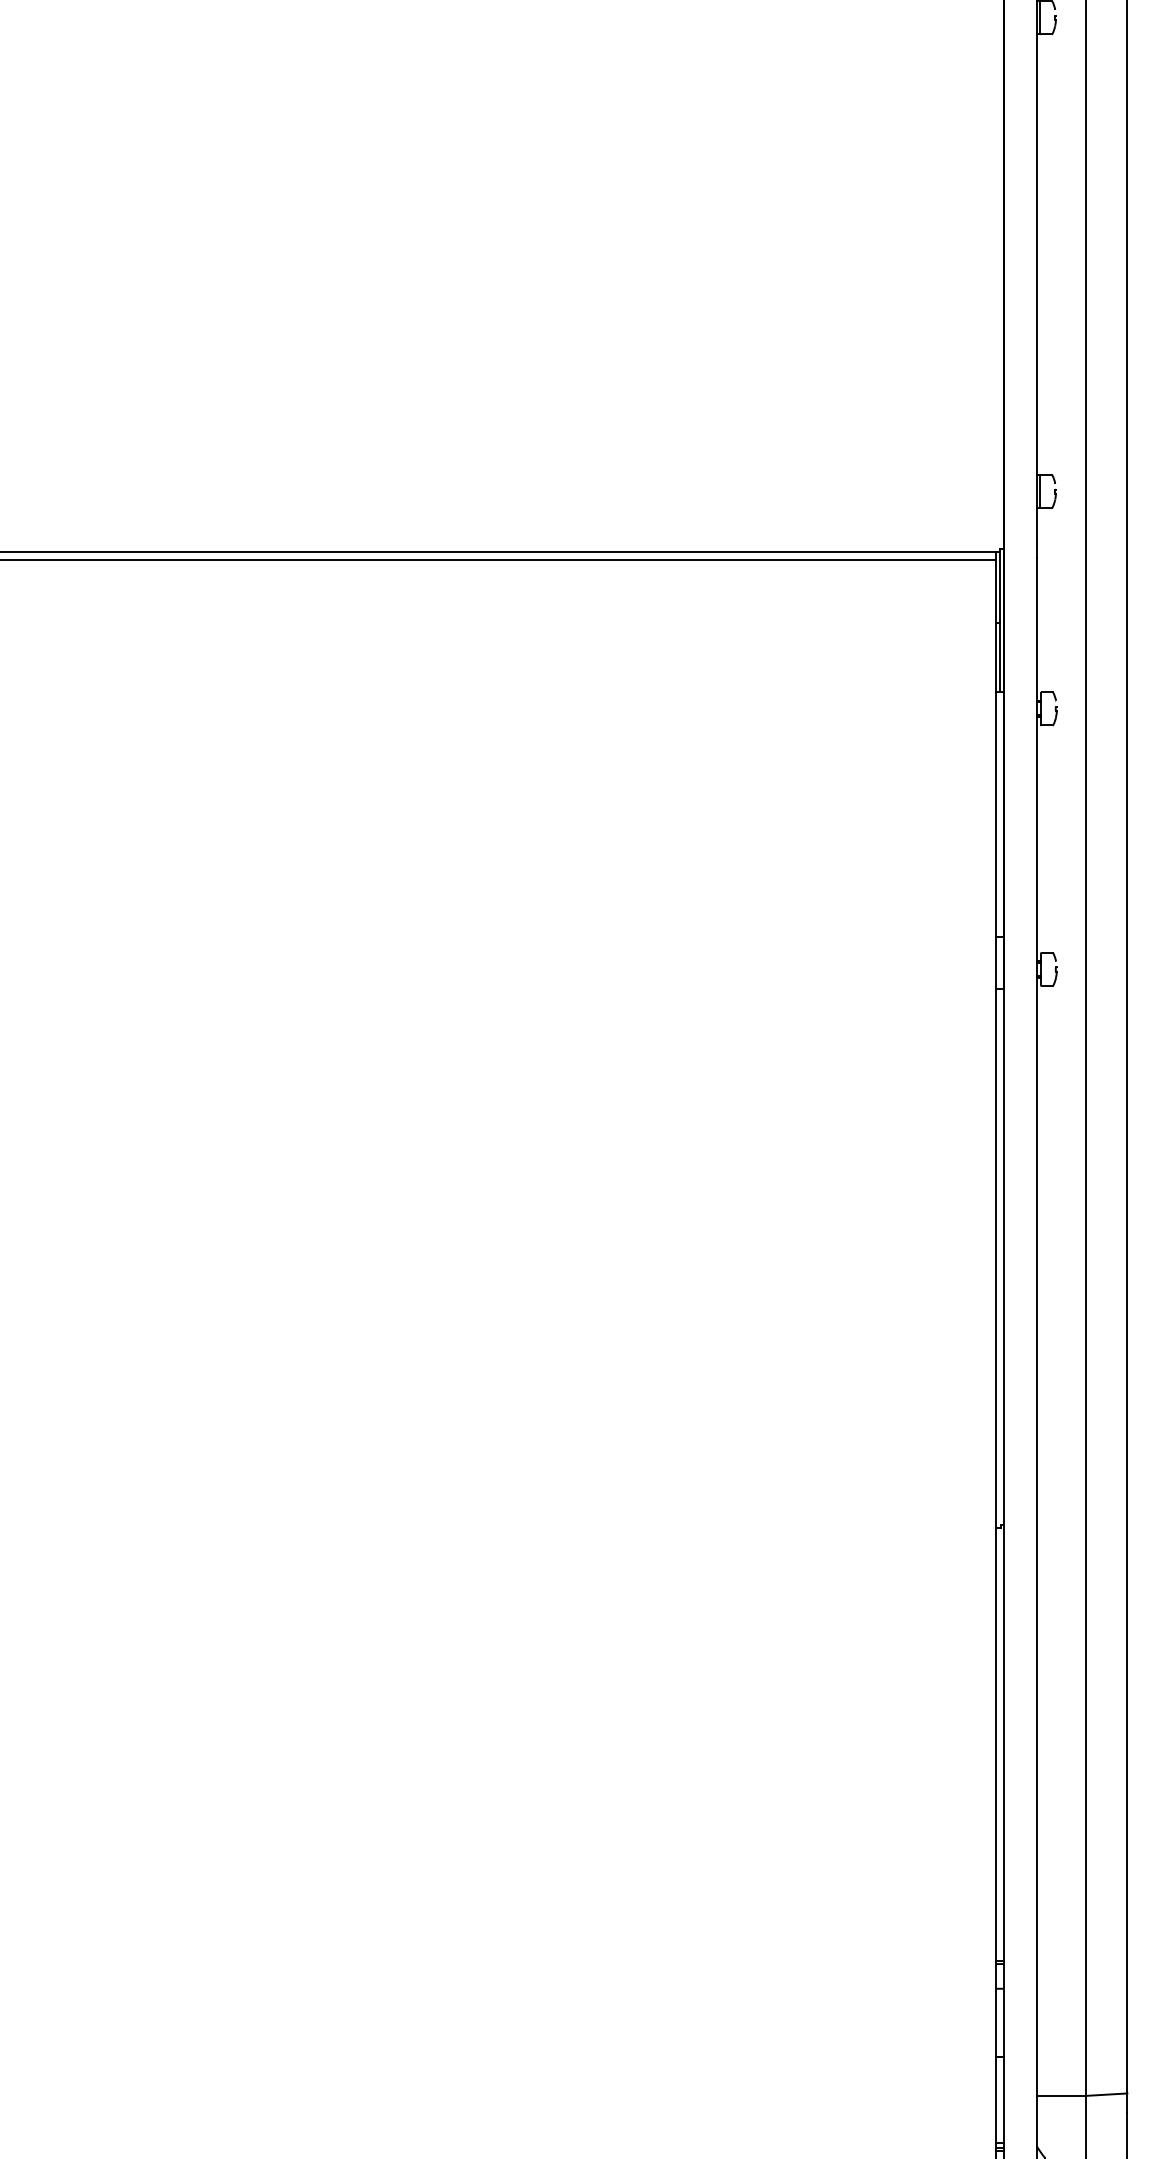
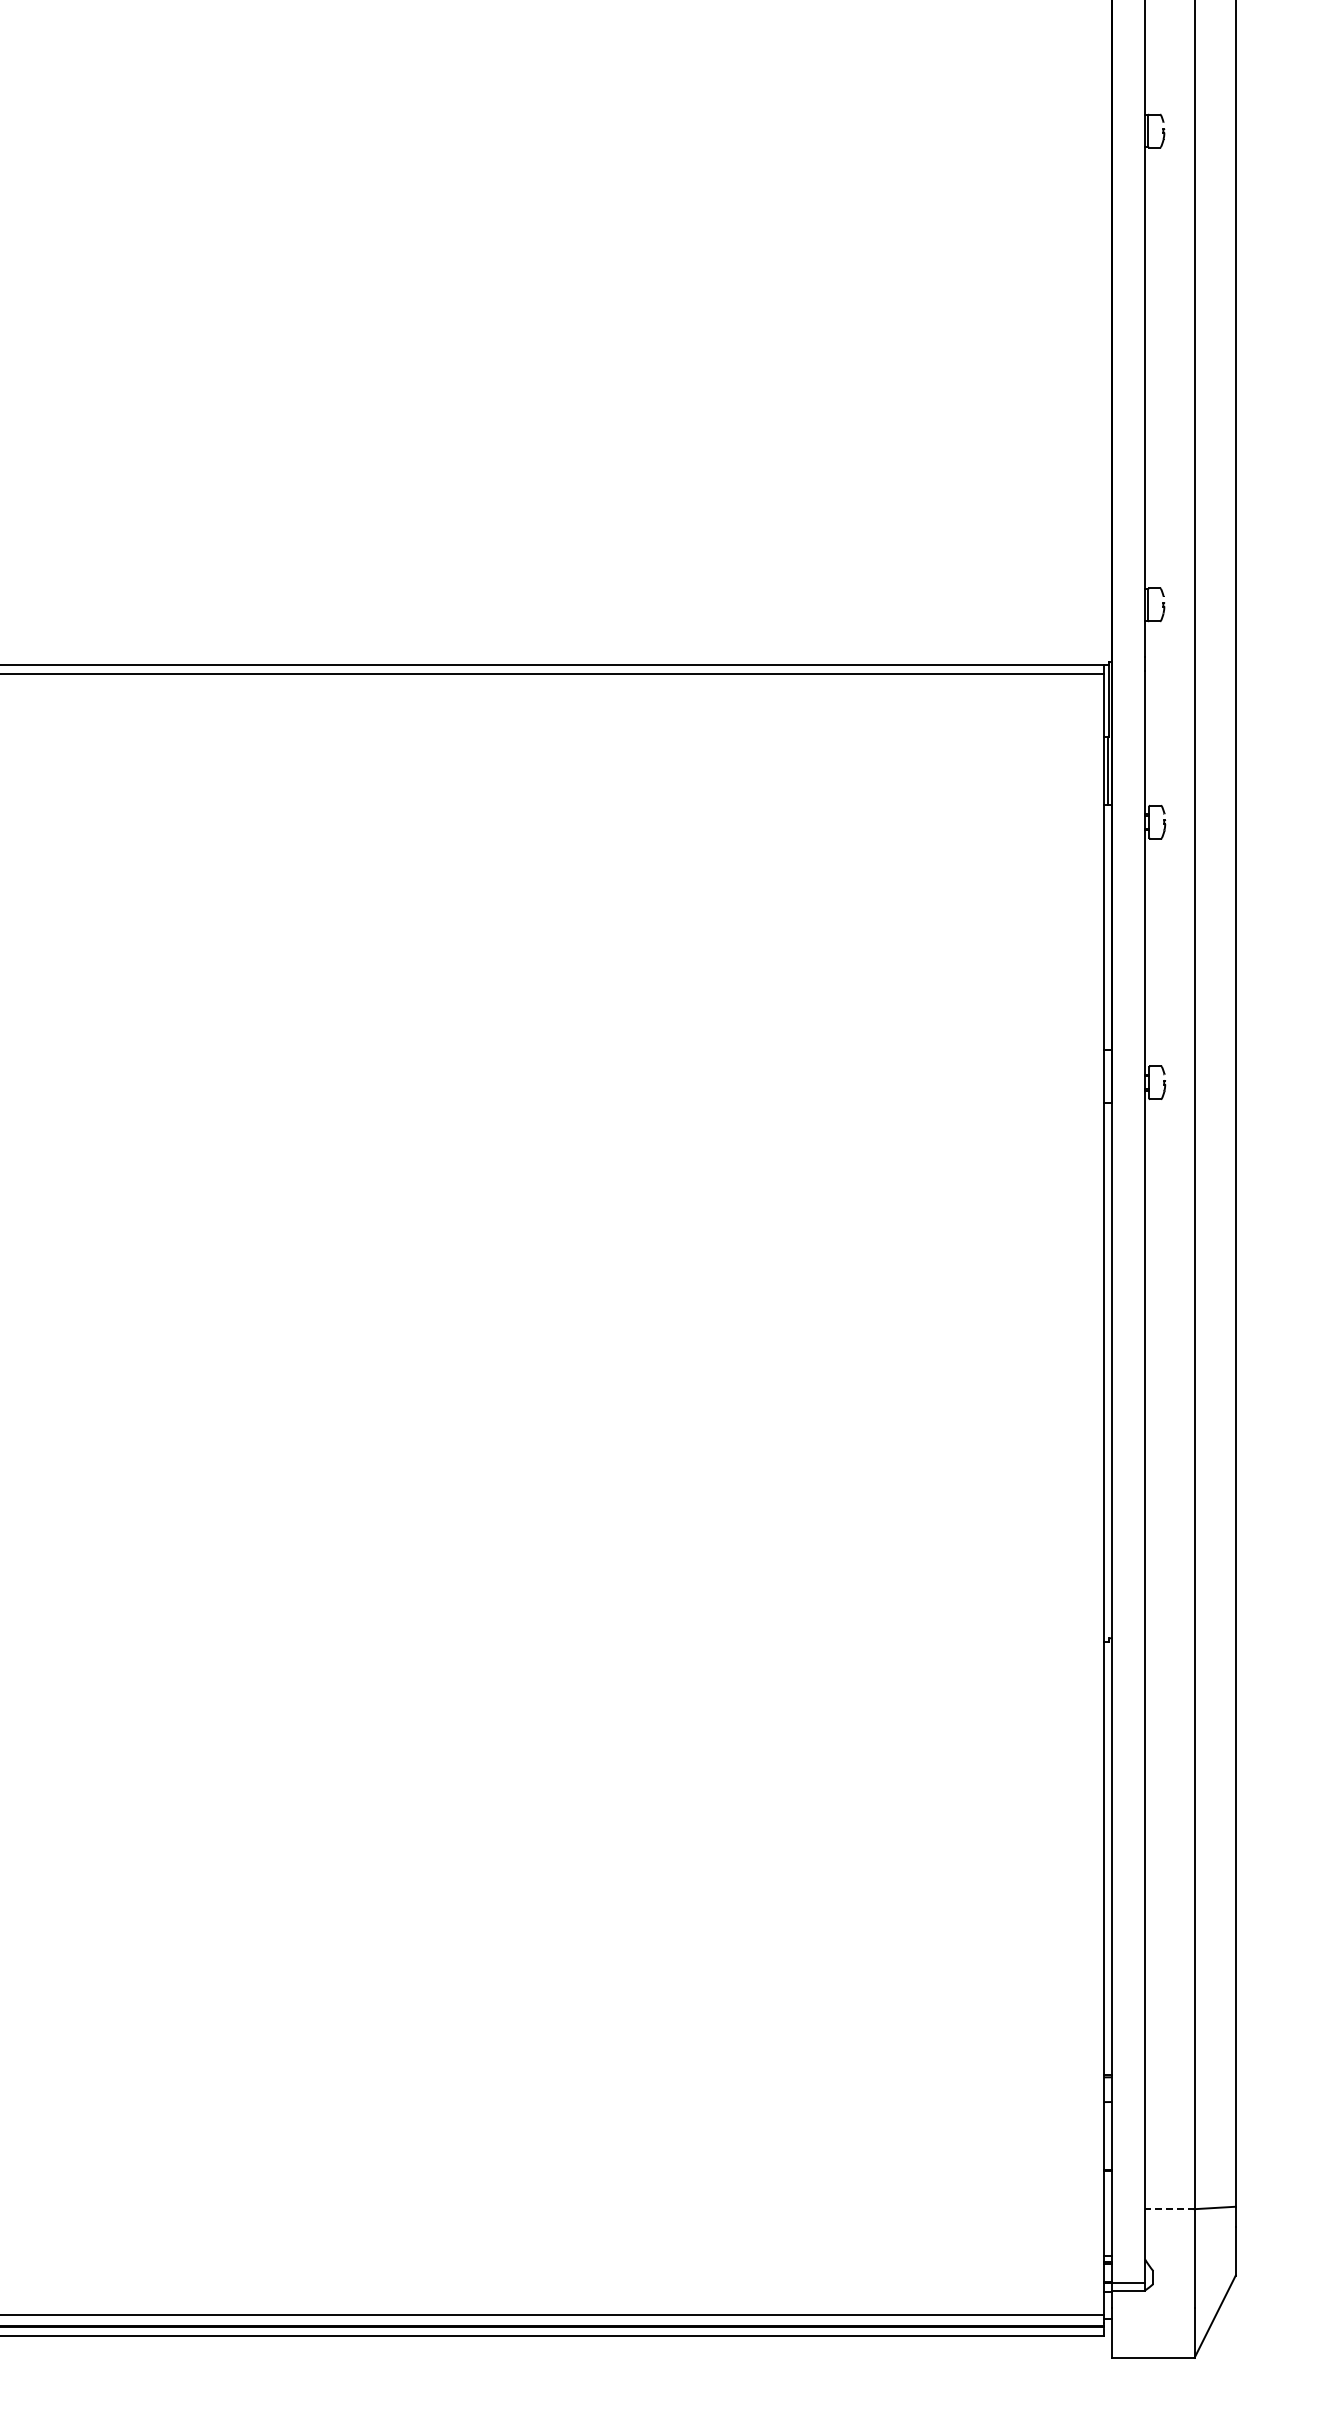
line: (1061, 2096) -> (1169, 2209), solid -> dashed

